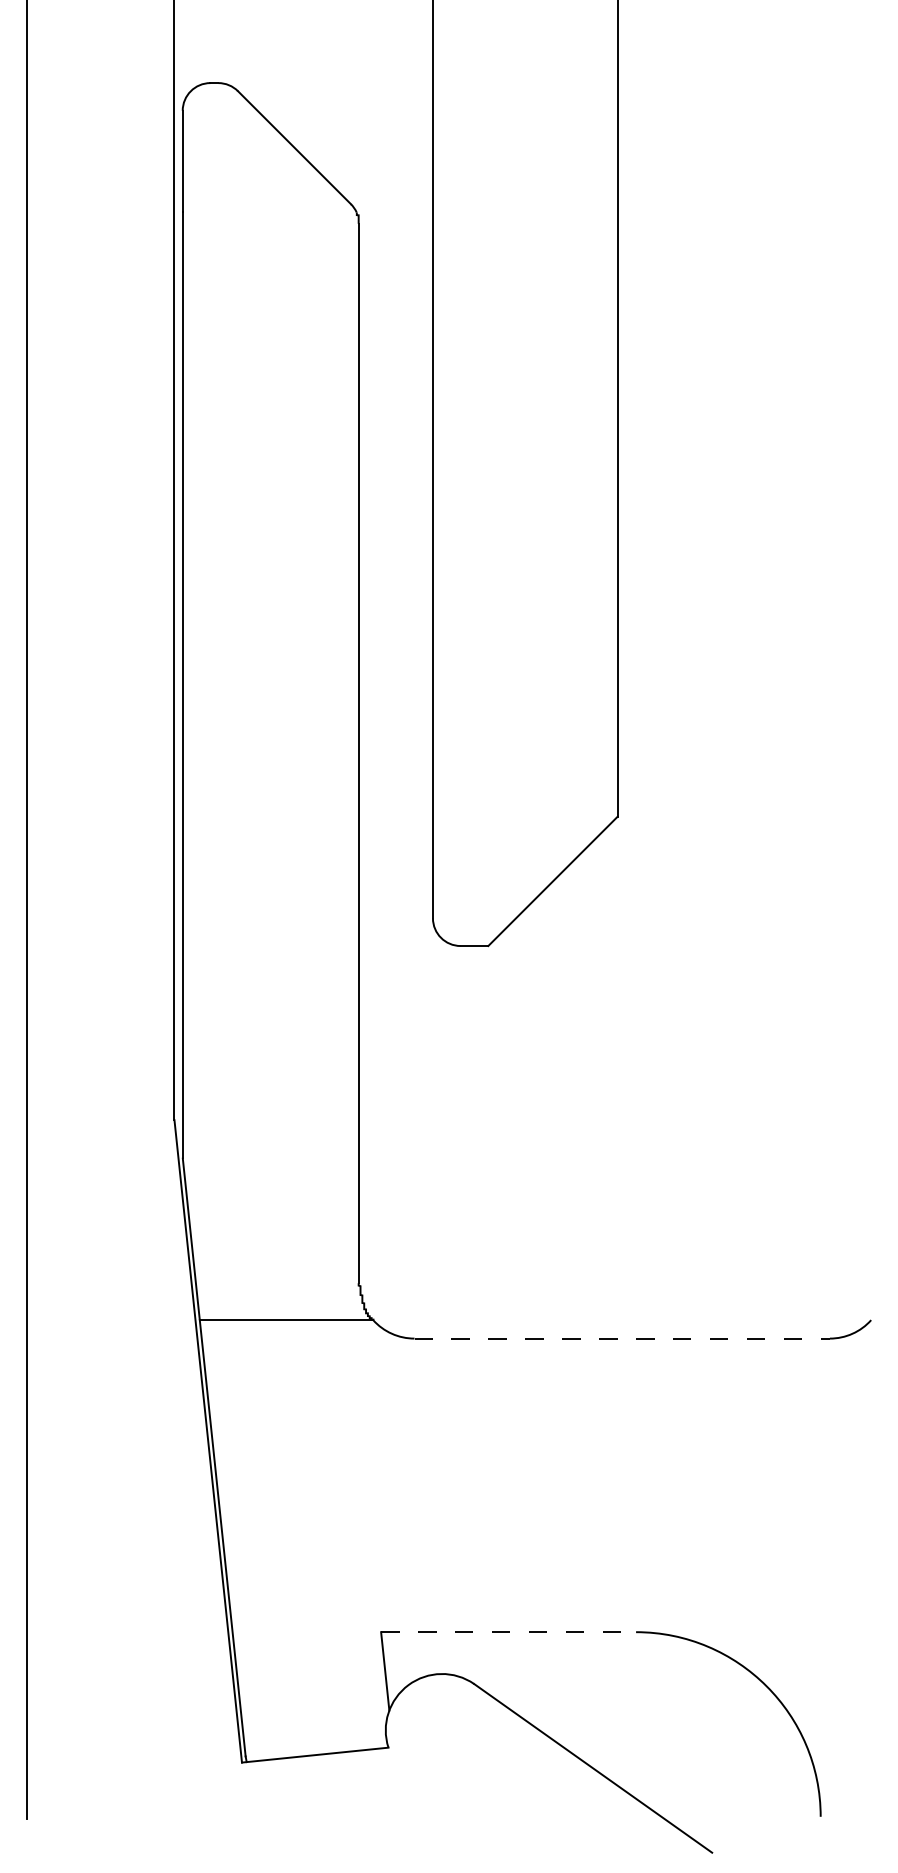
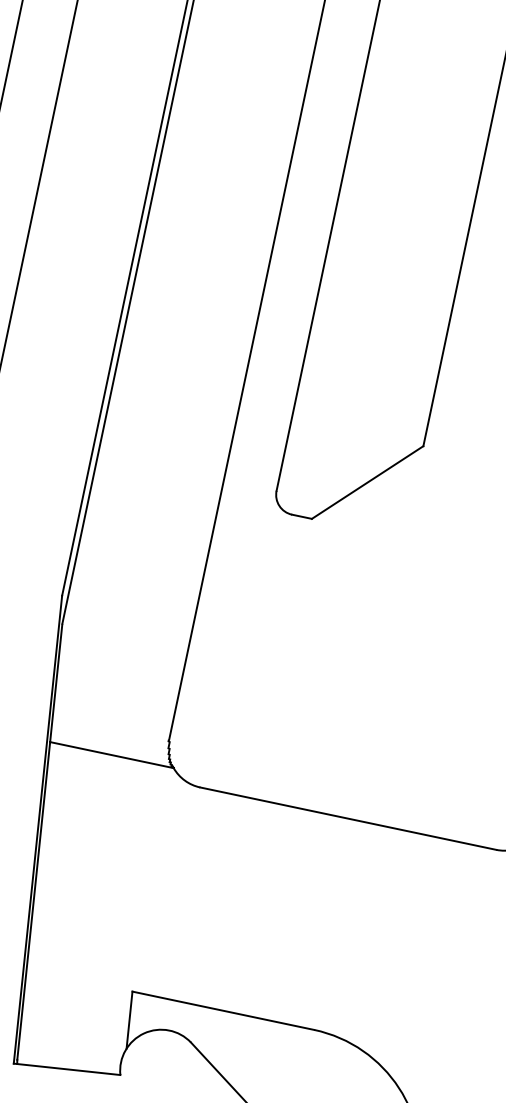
line: (622, 1338) -> (348, 818), dashed -> solid
line: (509, 1632) -> (223, 1011), dashed -> solid

